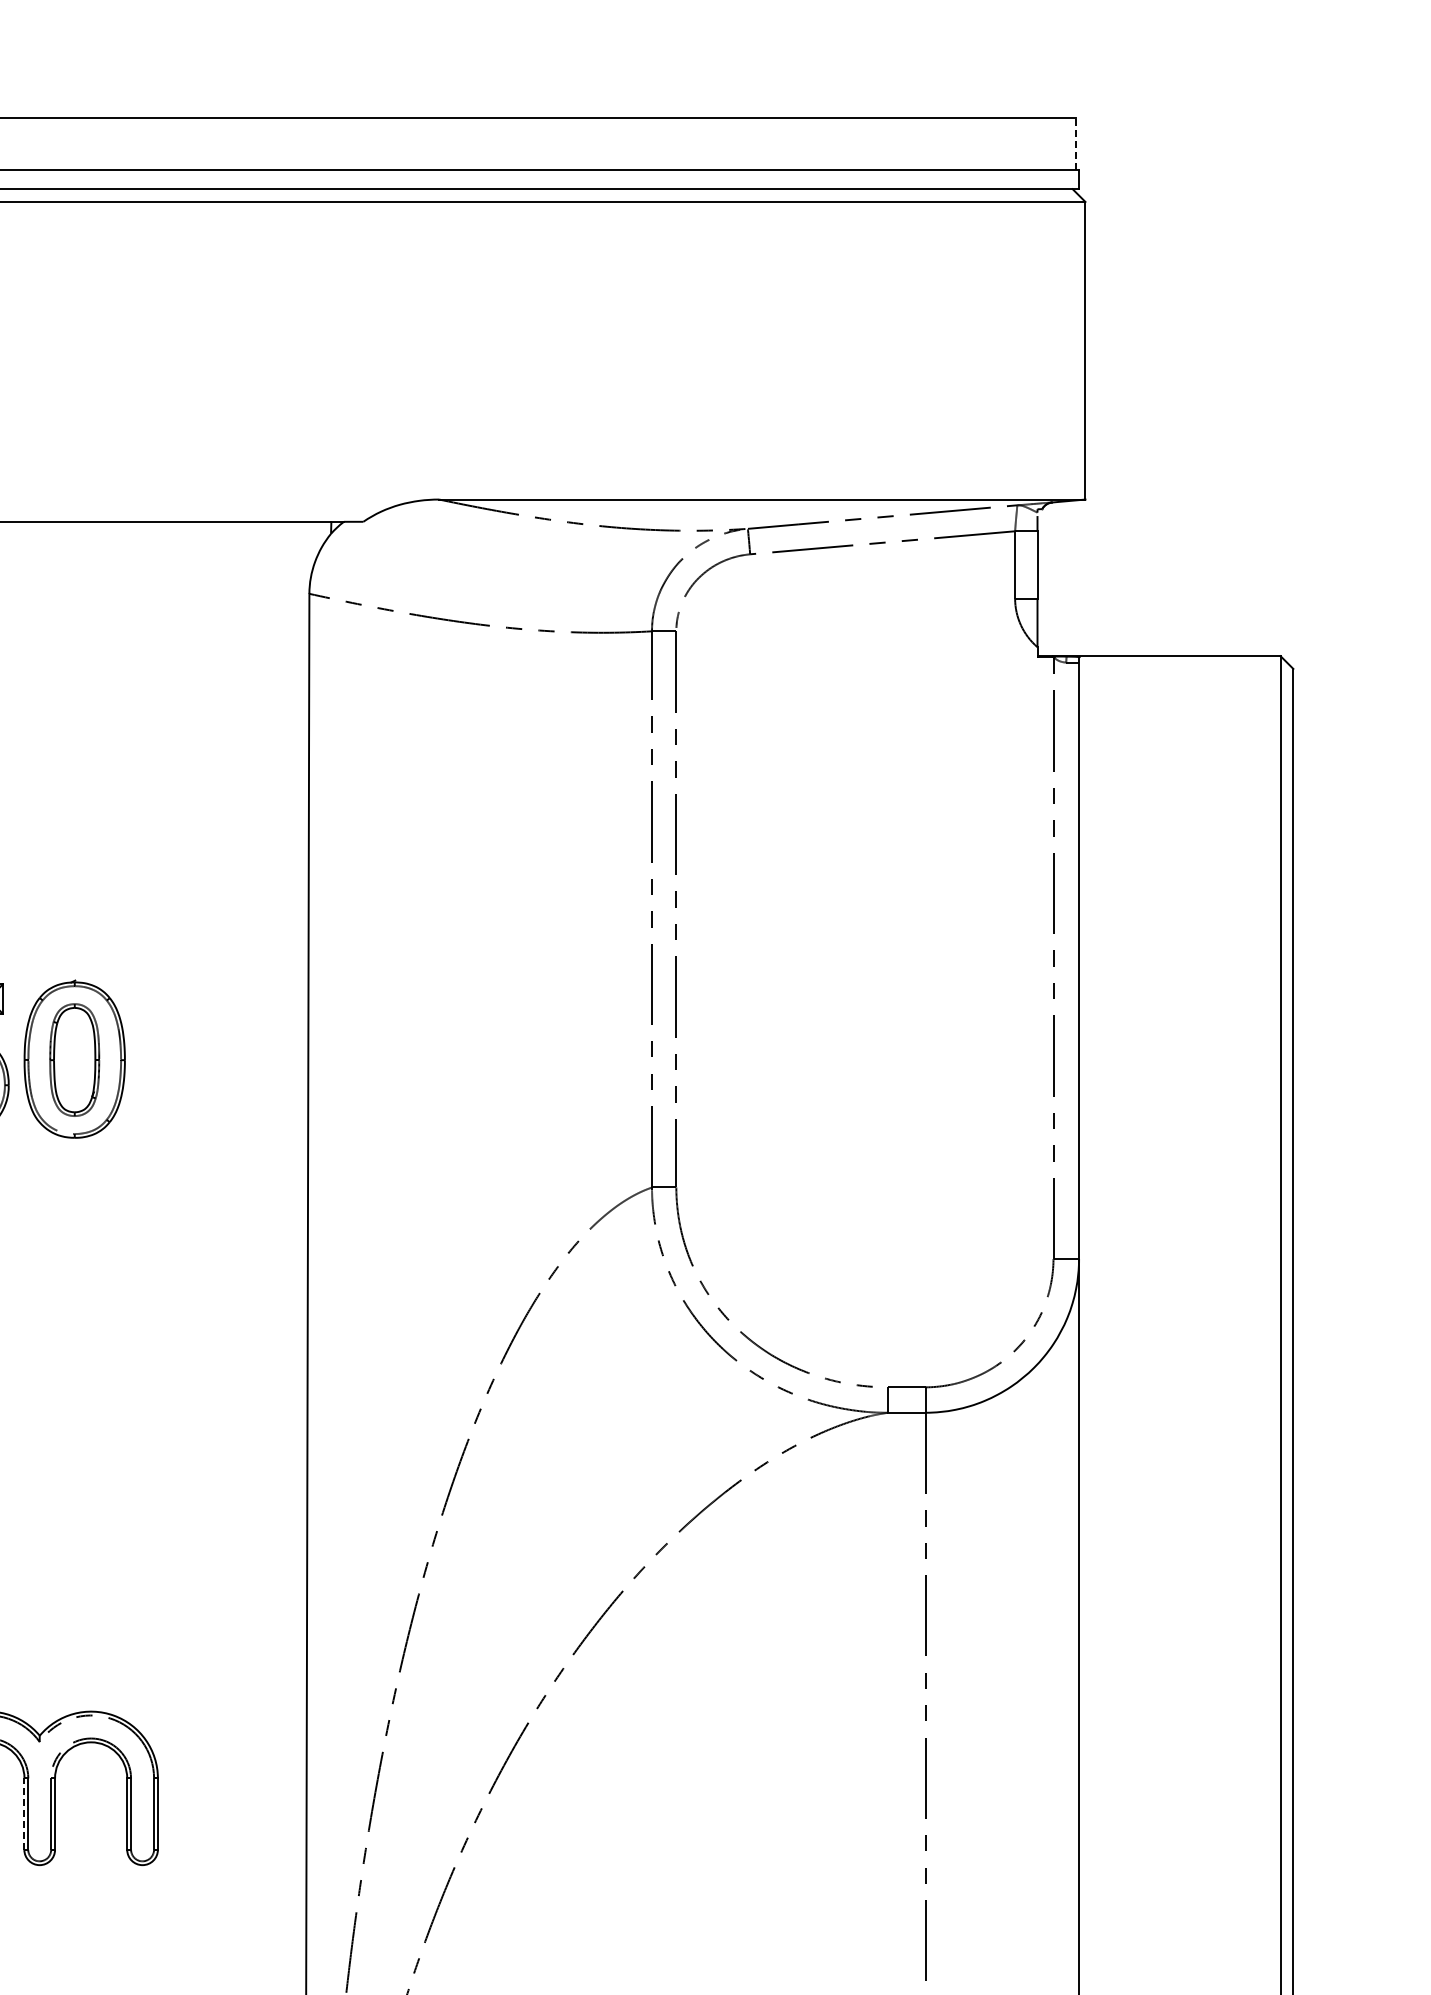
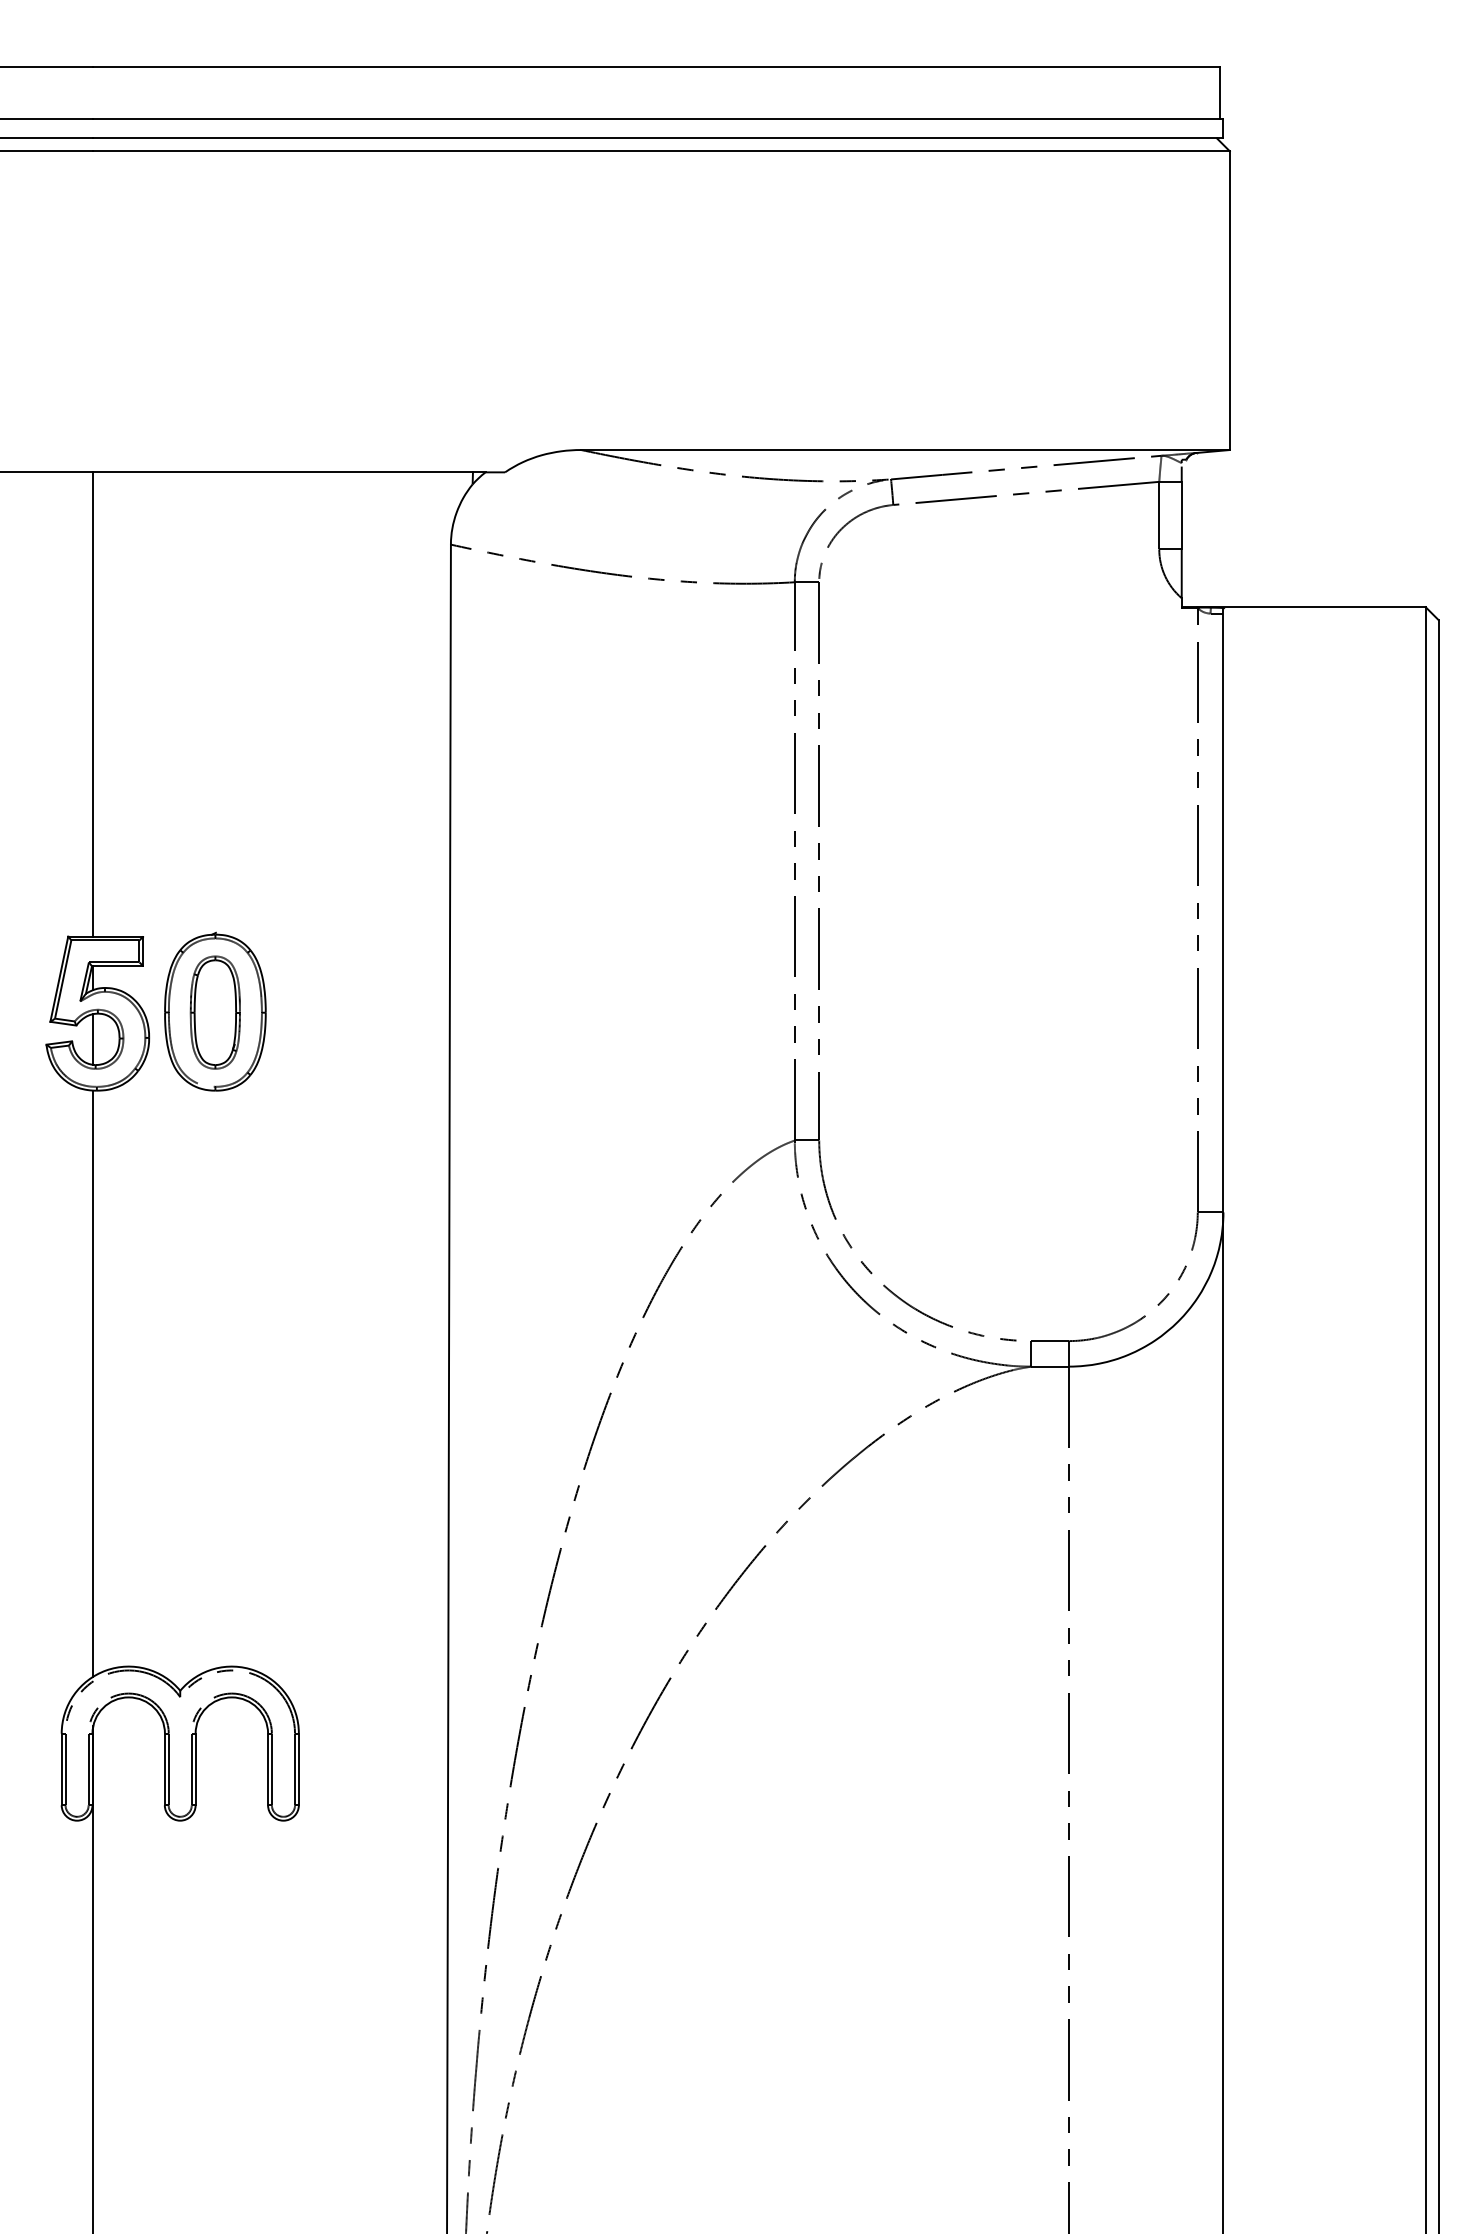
line: (1076, 143) -> (1220, 92), dashed -> solid
line: (24, 1814) -> (164, 1769), dashed -> solid

